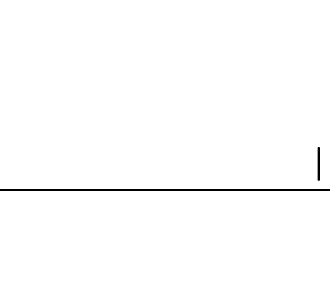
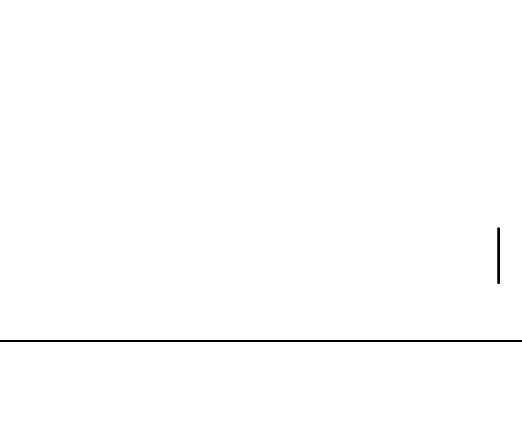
circle: (318, 163) -> (498, 254), moved

